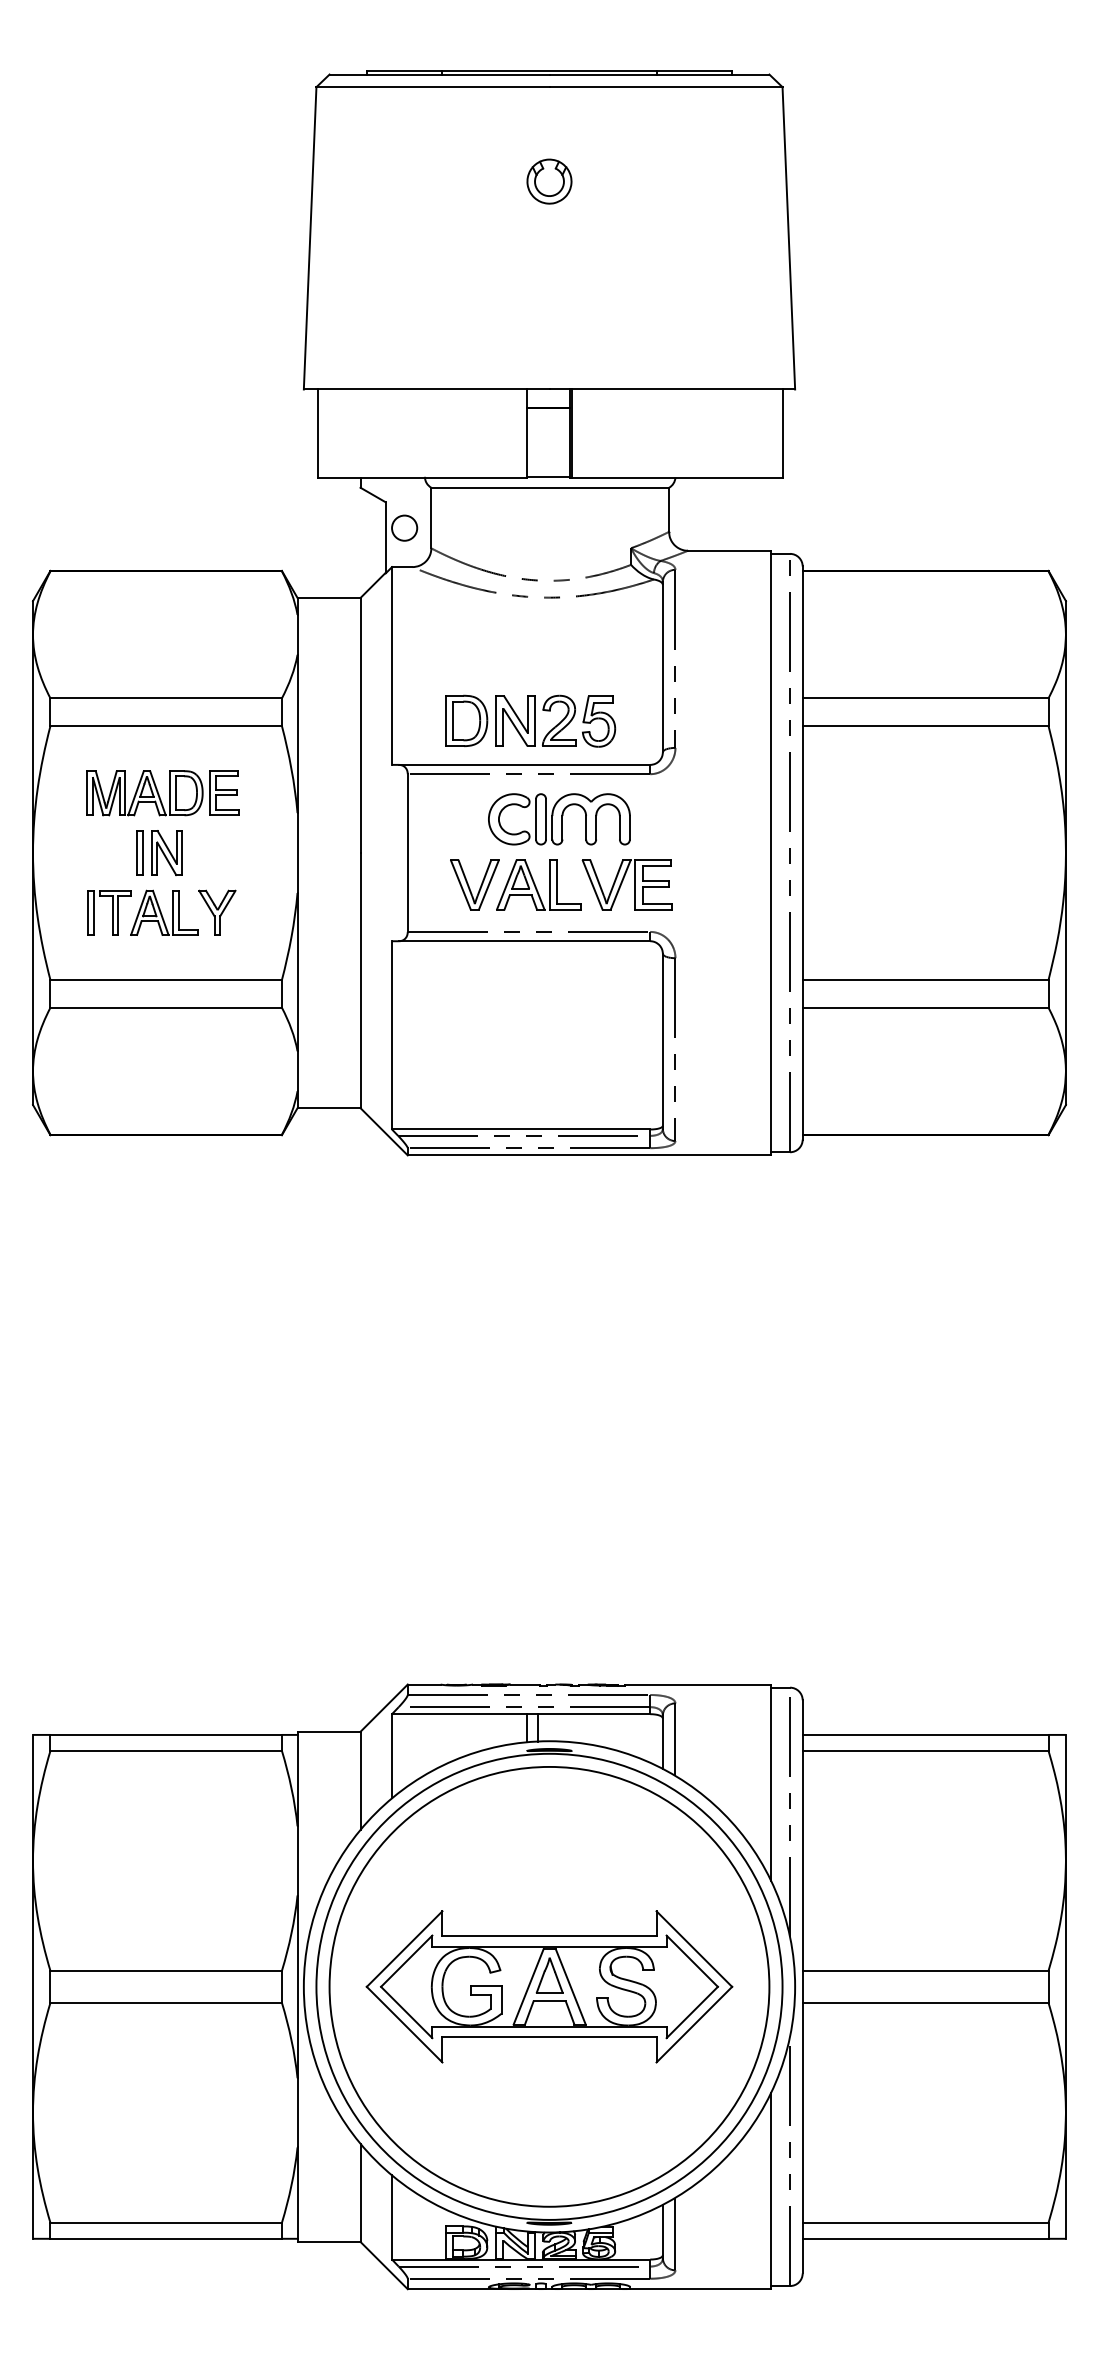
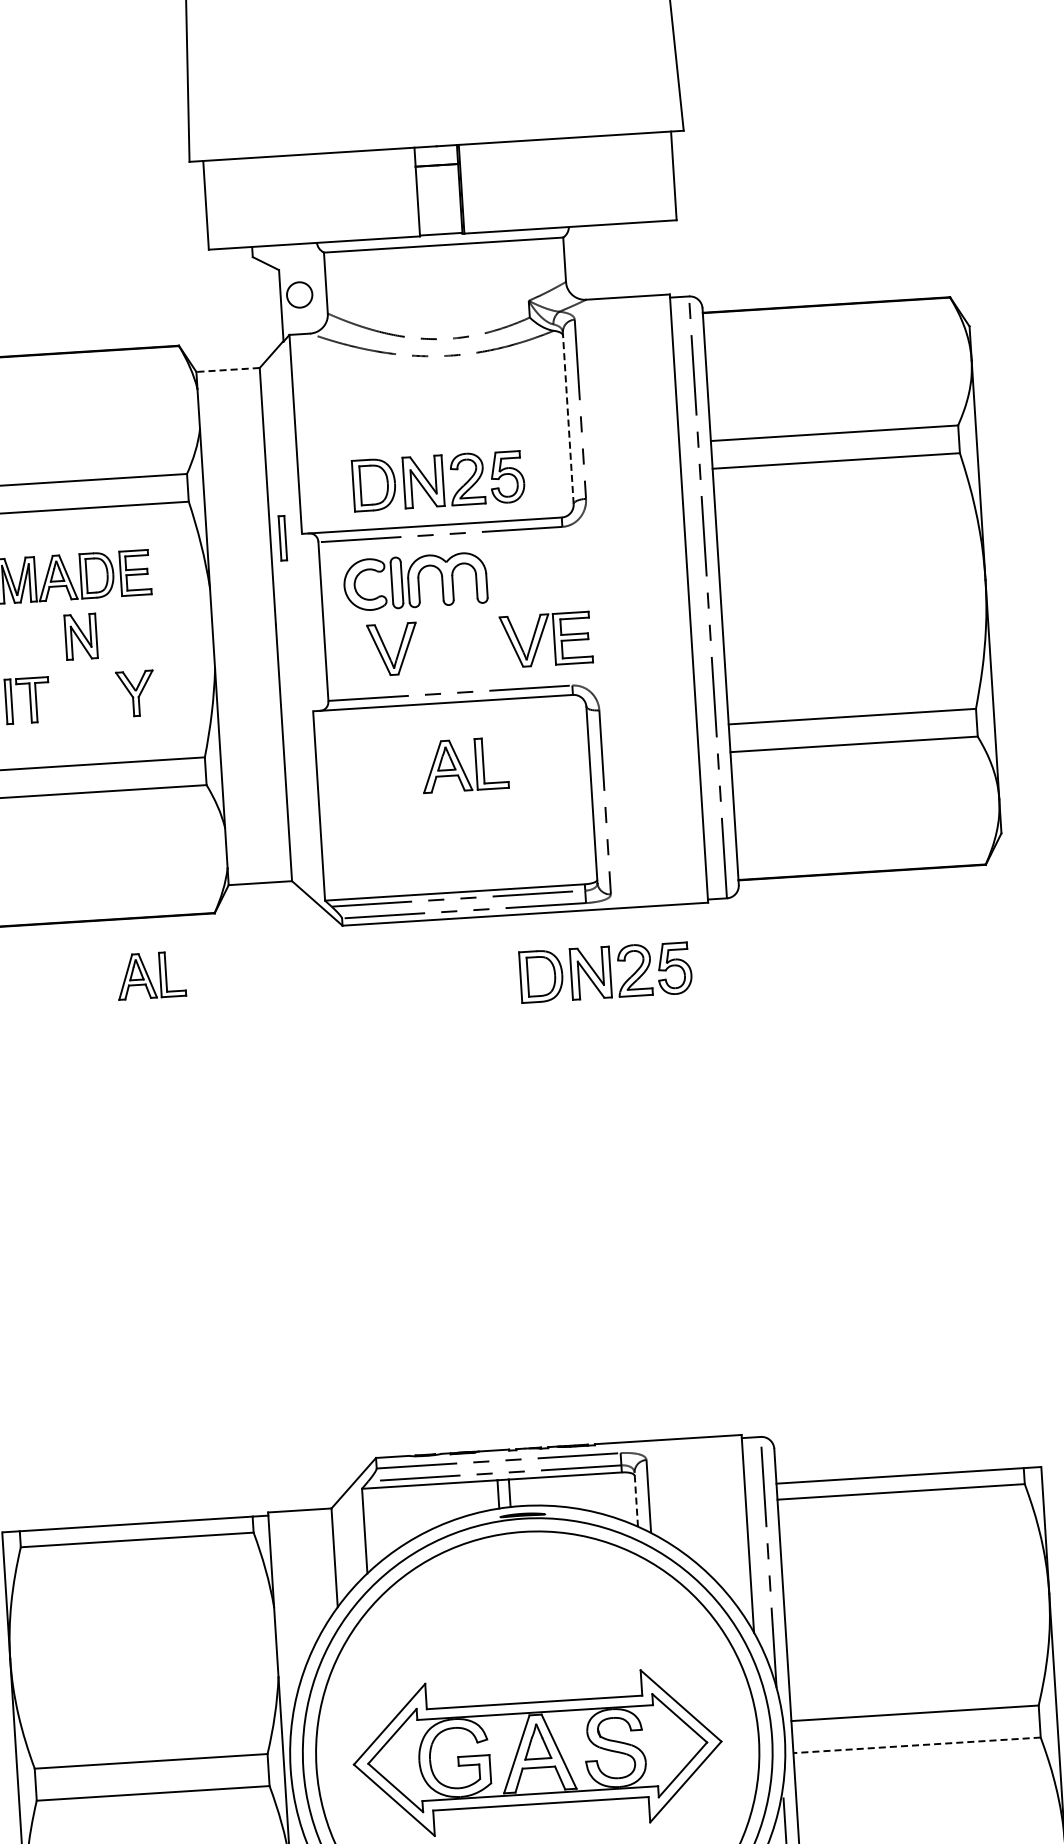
line: (328, 597) -> (227, 369), solid -> dashed
line: (662, 666) -> (567, 417), solid -> dashed
part: (559, 819) -> (415, 581), moved
part: (139, 852) -> (282, 537), moved
part: (538, 884) -> (464, 764), moved
part: (164, 912) -> (151, 975), moved
part: (665, 1217) -> (605, 971), added
line: (662, 1742) -> (635, 1500), solid -> dashed
line: (925, 2002) -> (916, 1745), solid -> dashed

